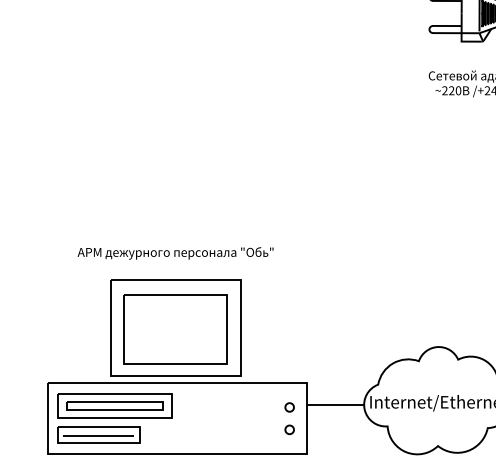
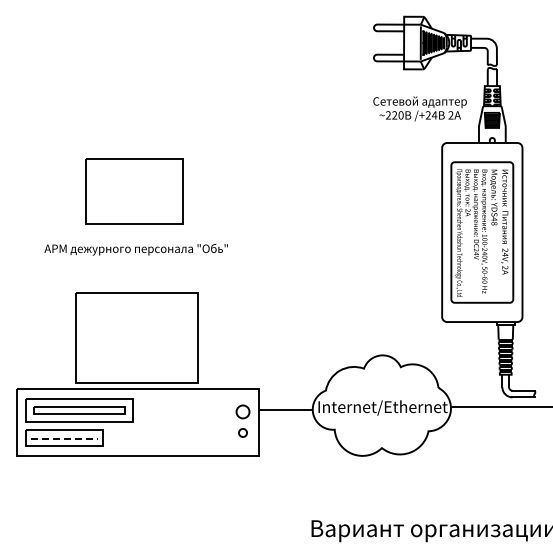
text: (174, 253) -> (135, 249), moved
part: (174, 329) -> (134, 191), moved
circle: (289, 406) -> (242, 411), size x1.6
line: (99, 435) -> (64, 438), solid -> dashed

